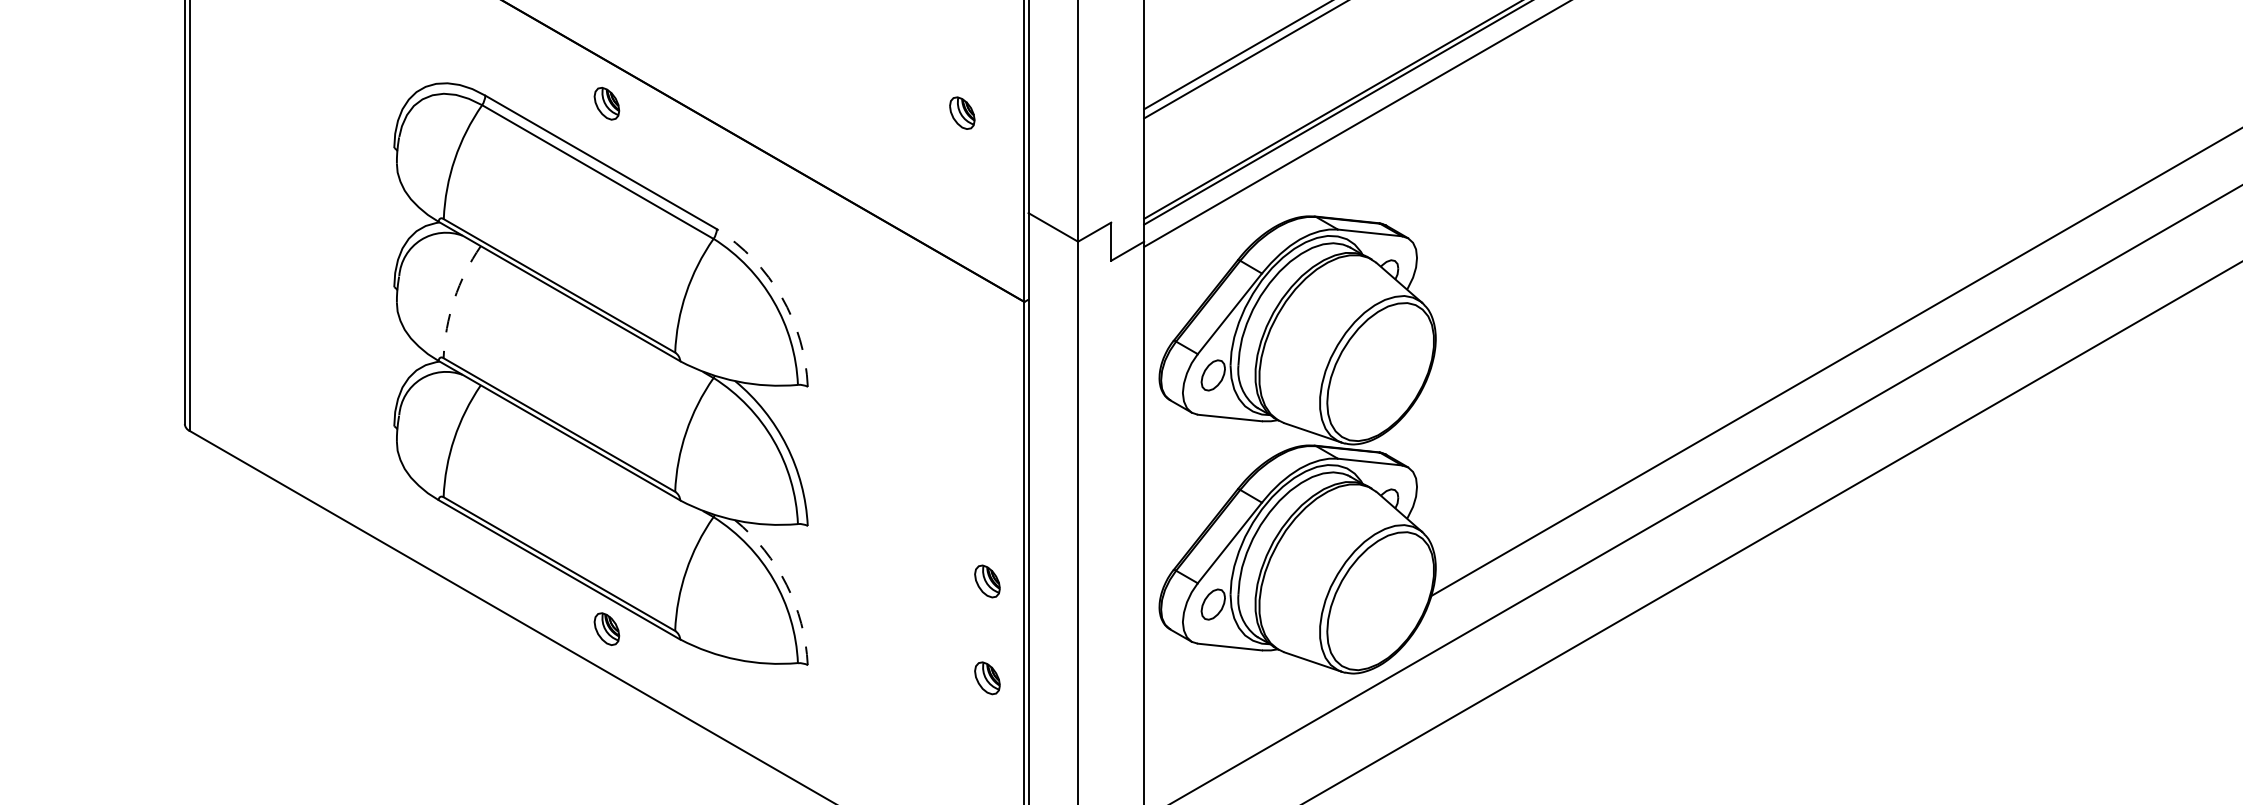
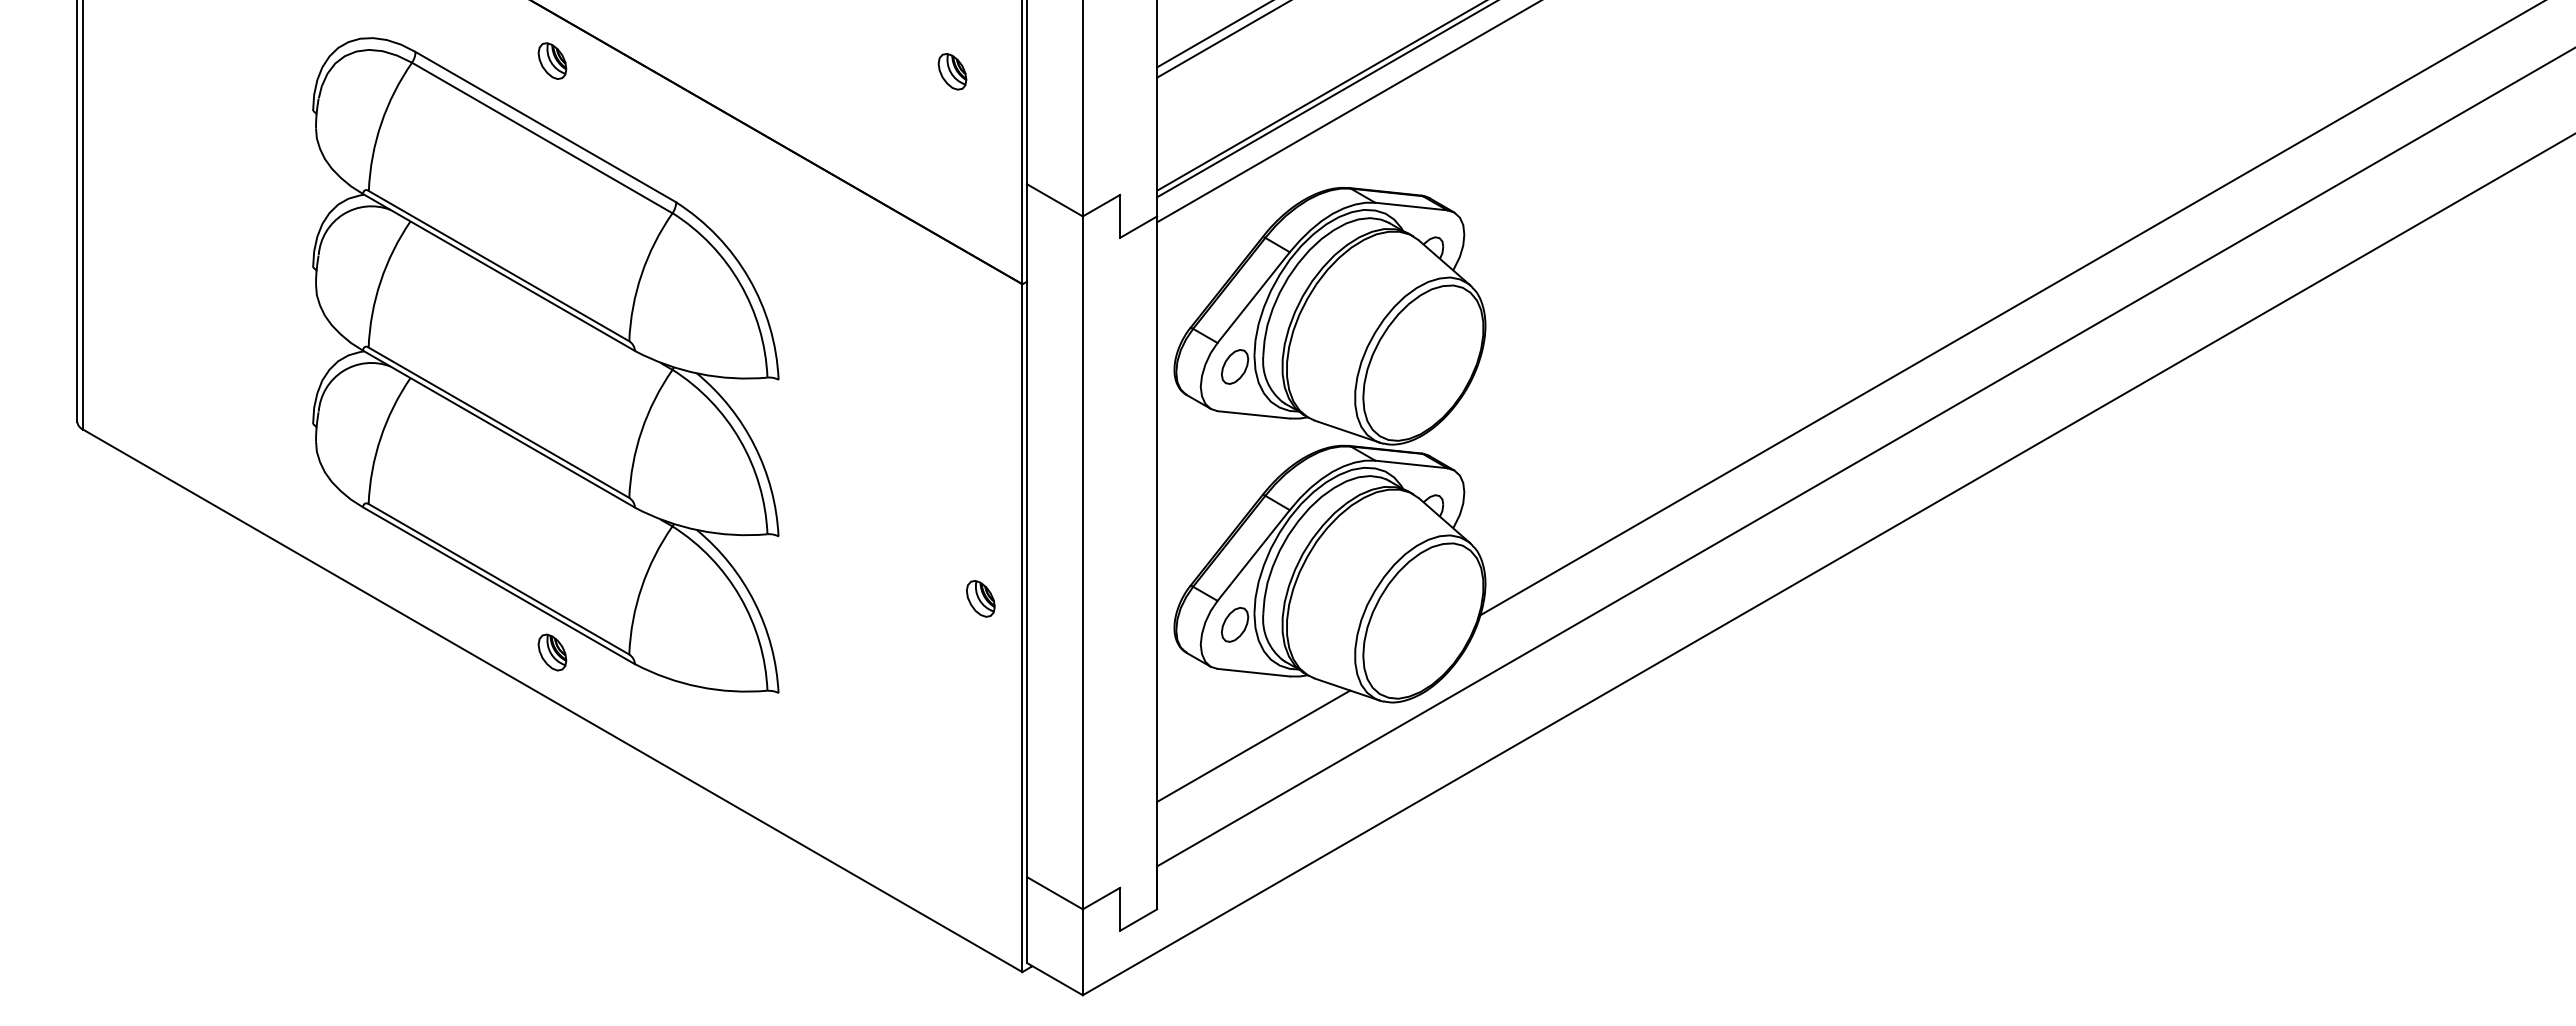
arc: (781, 296) -> (749, 278), dashed -> solid
arc: (454, 299) -> (380, 281), dashed -> solid
arc: (786, 584) -> (754, 602), dashed -> solid
part: (987, 677) -> (980, 707), removed
line: (1229, 711) -> (1253, 745), added

